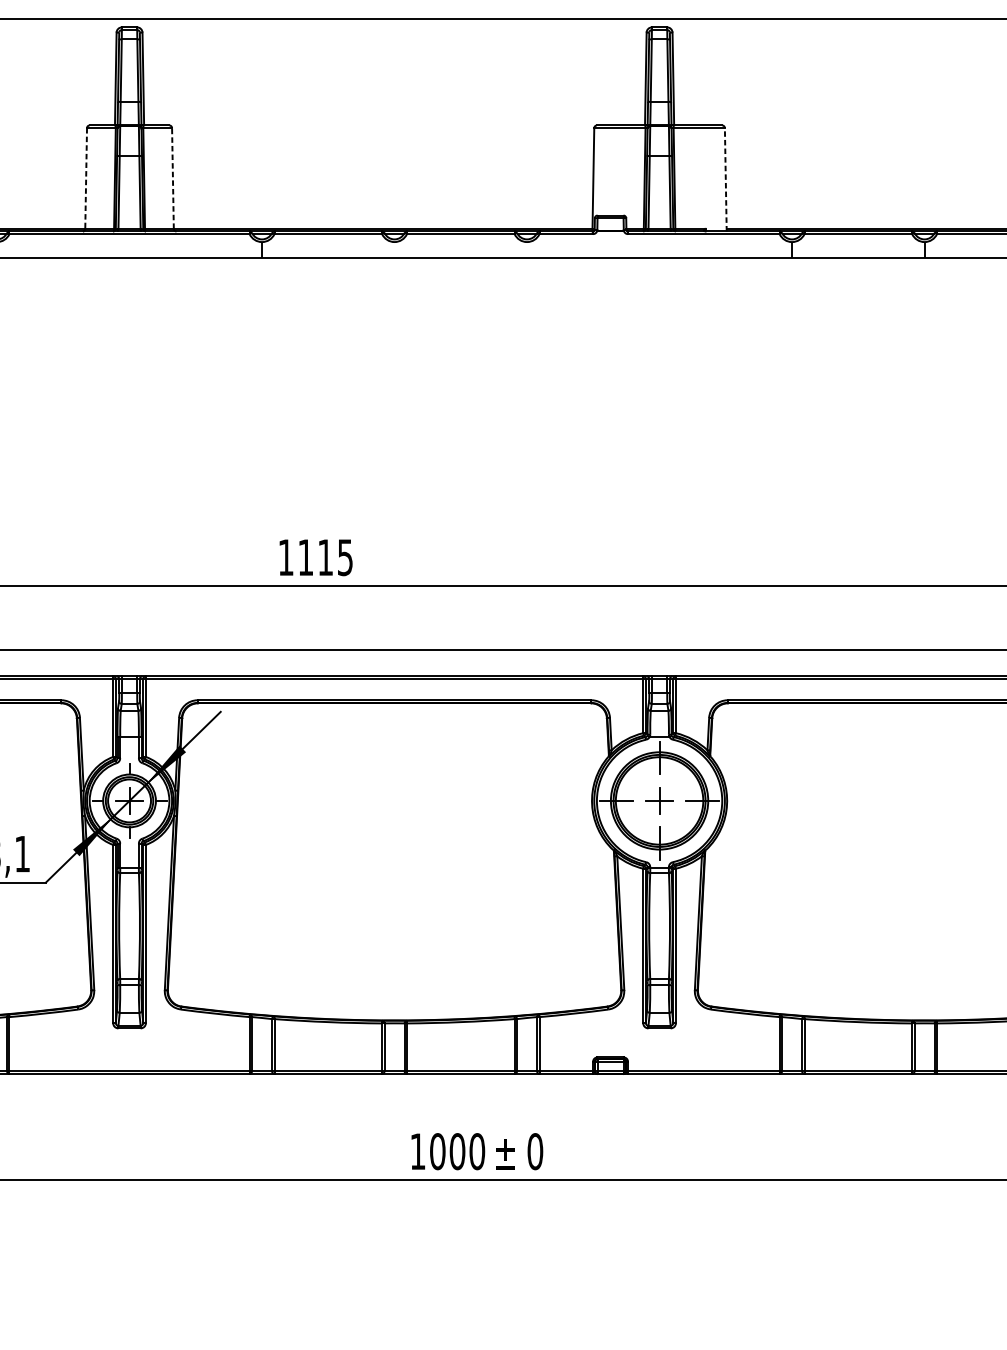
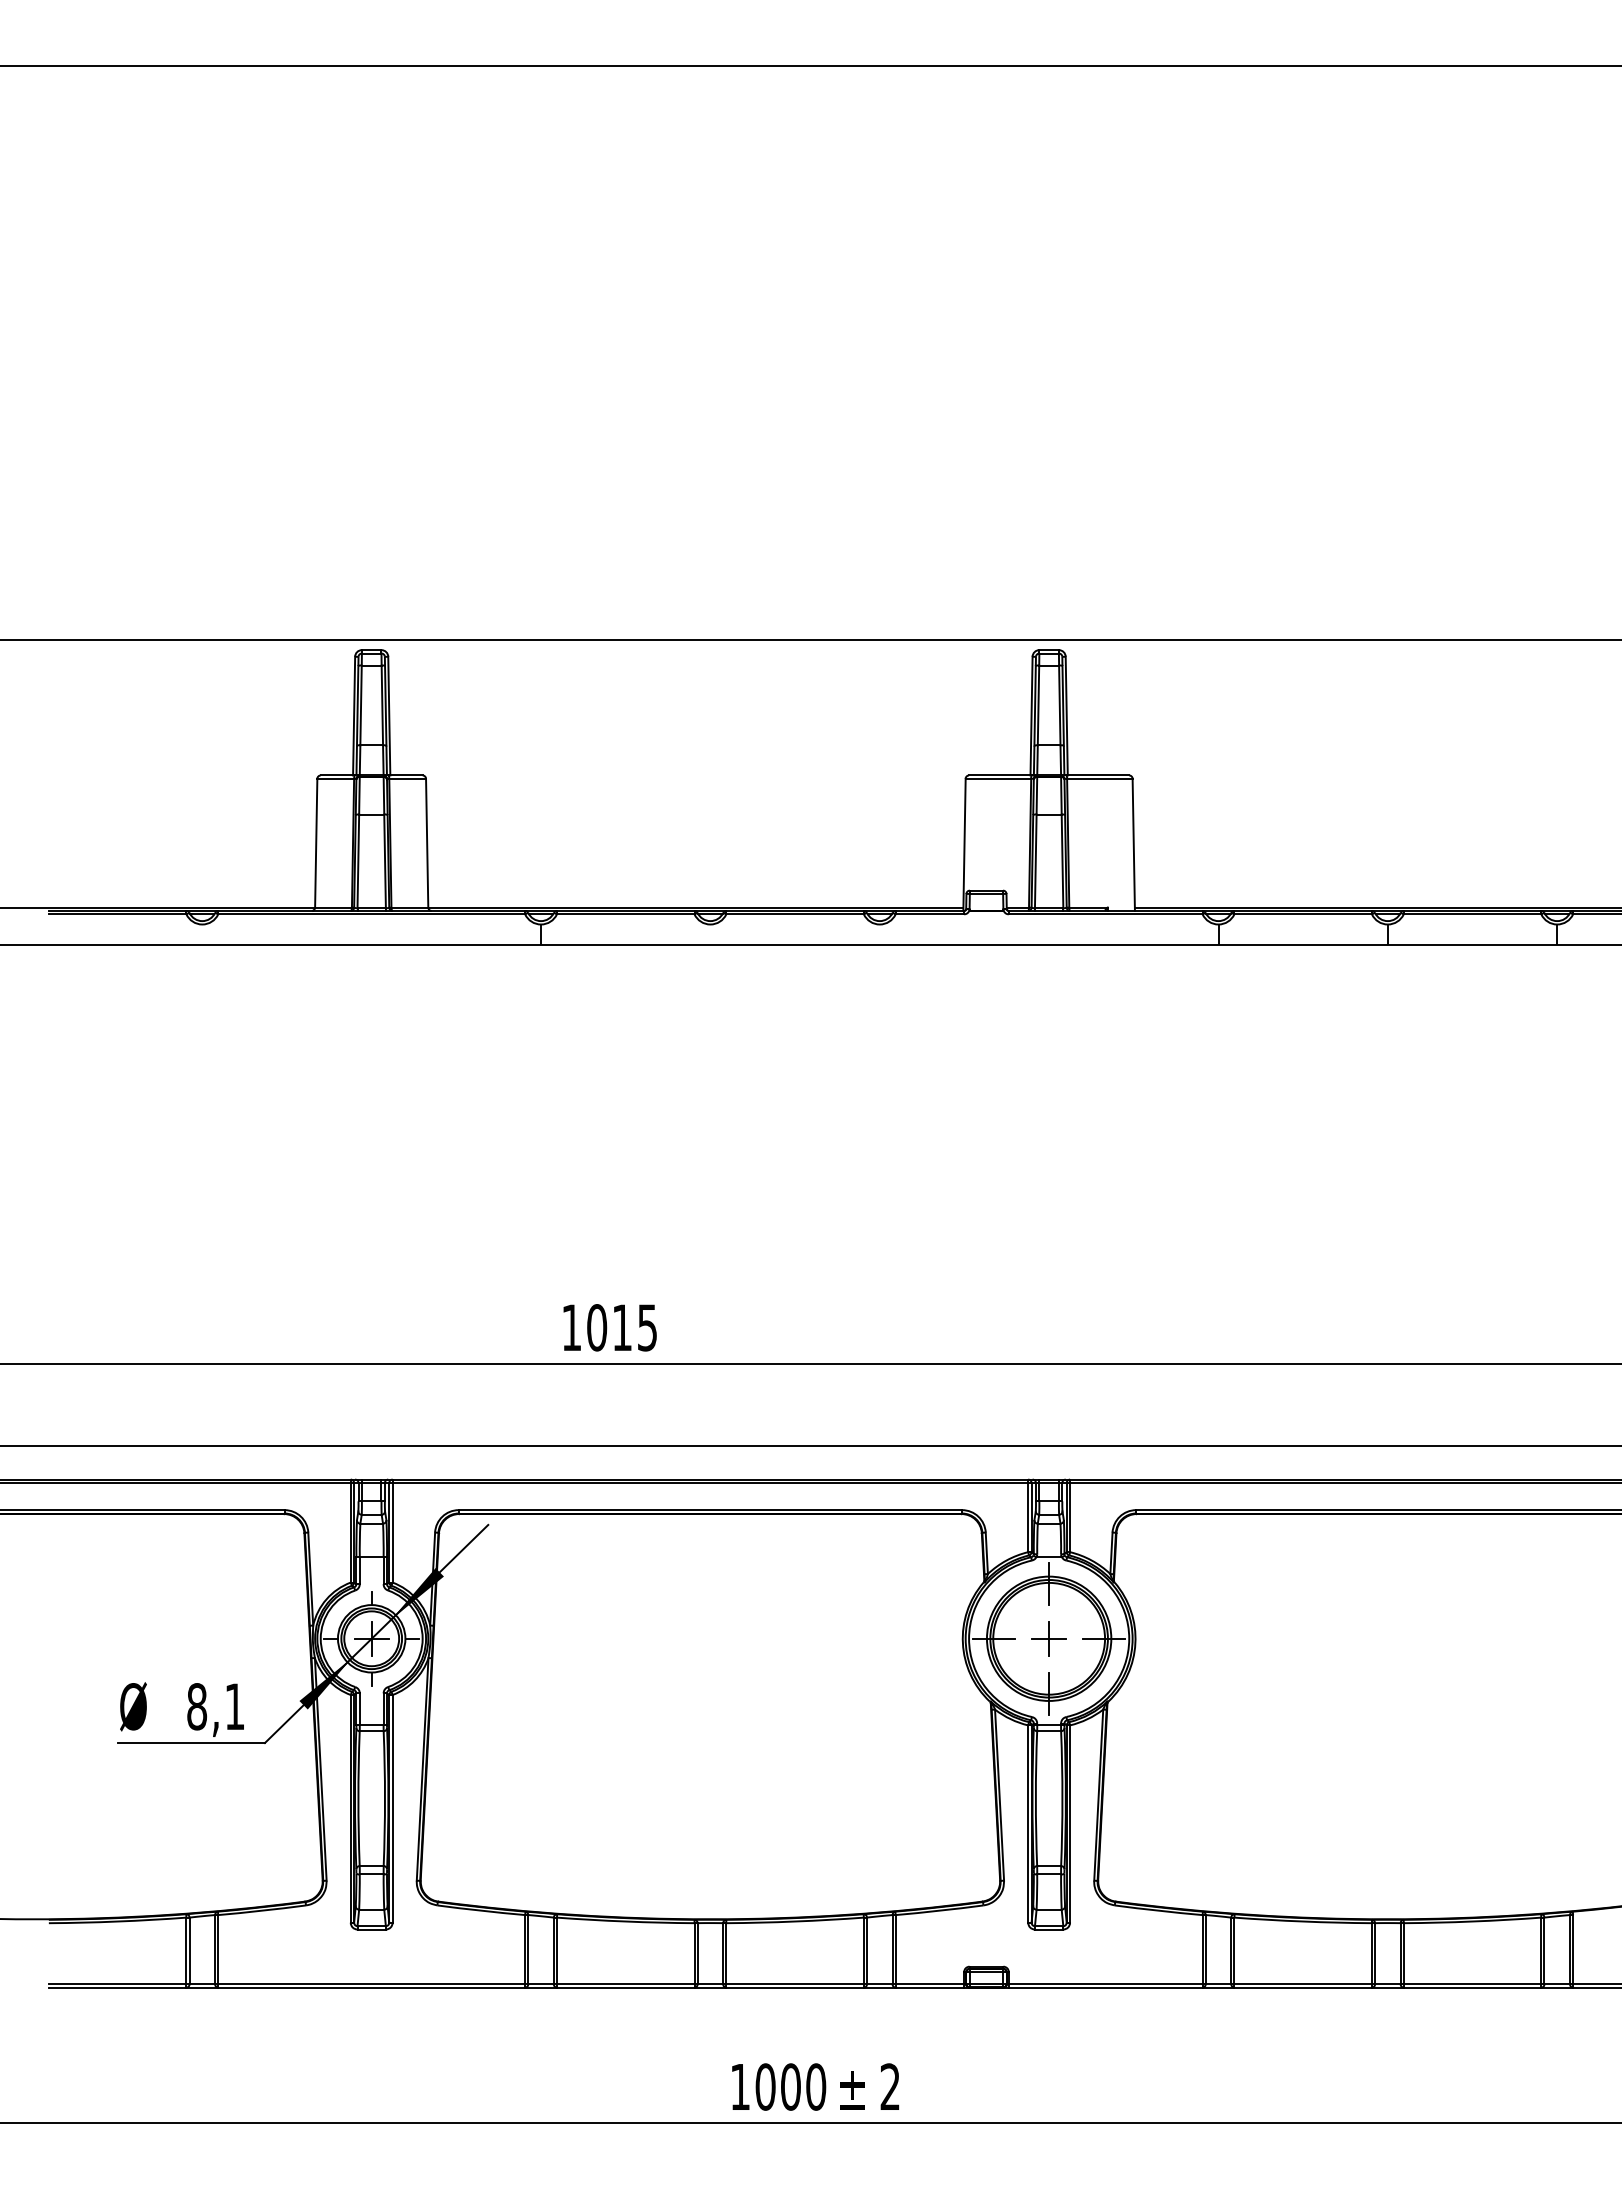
line: (173, 177) -> (427, 842), dashed -> solid
line: (86, 178) -> (316, 843), dashed -> solid
line: (725, 179) -> (1133, 844), dashed -> solid
text: (306, 557) -> (597, 1327), 1115 -> 1015
text: (535, 1151) -> (890, 2086), 0 -> 2

